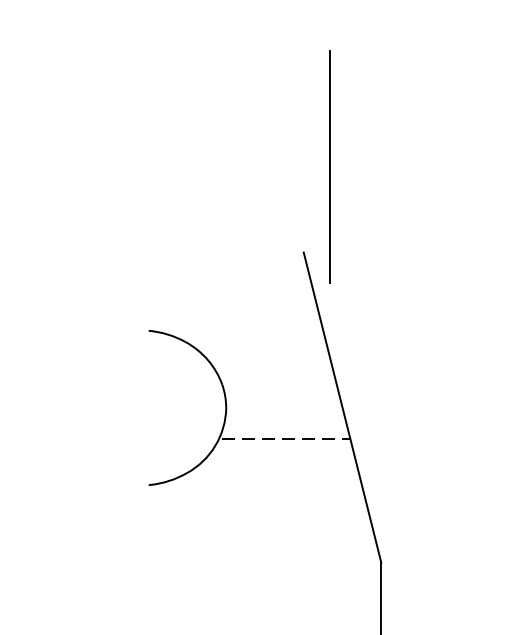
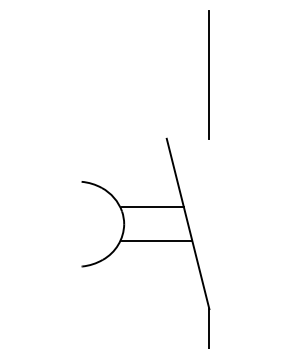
line: (328, 166) -> (208, 74), moved
line: (277, 375) -> (152, 206), added
line: (286, 439) -> (157, 241), dashed -> solid

